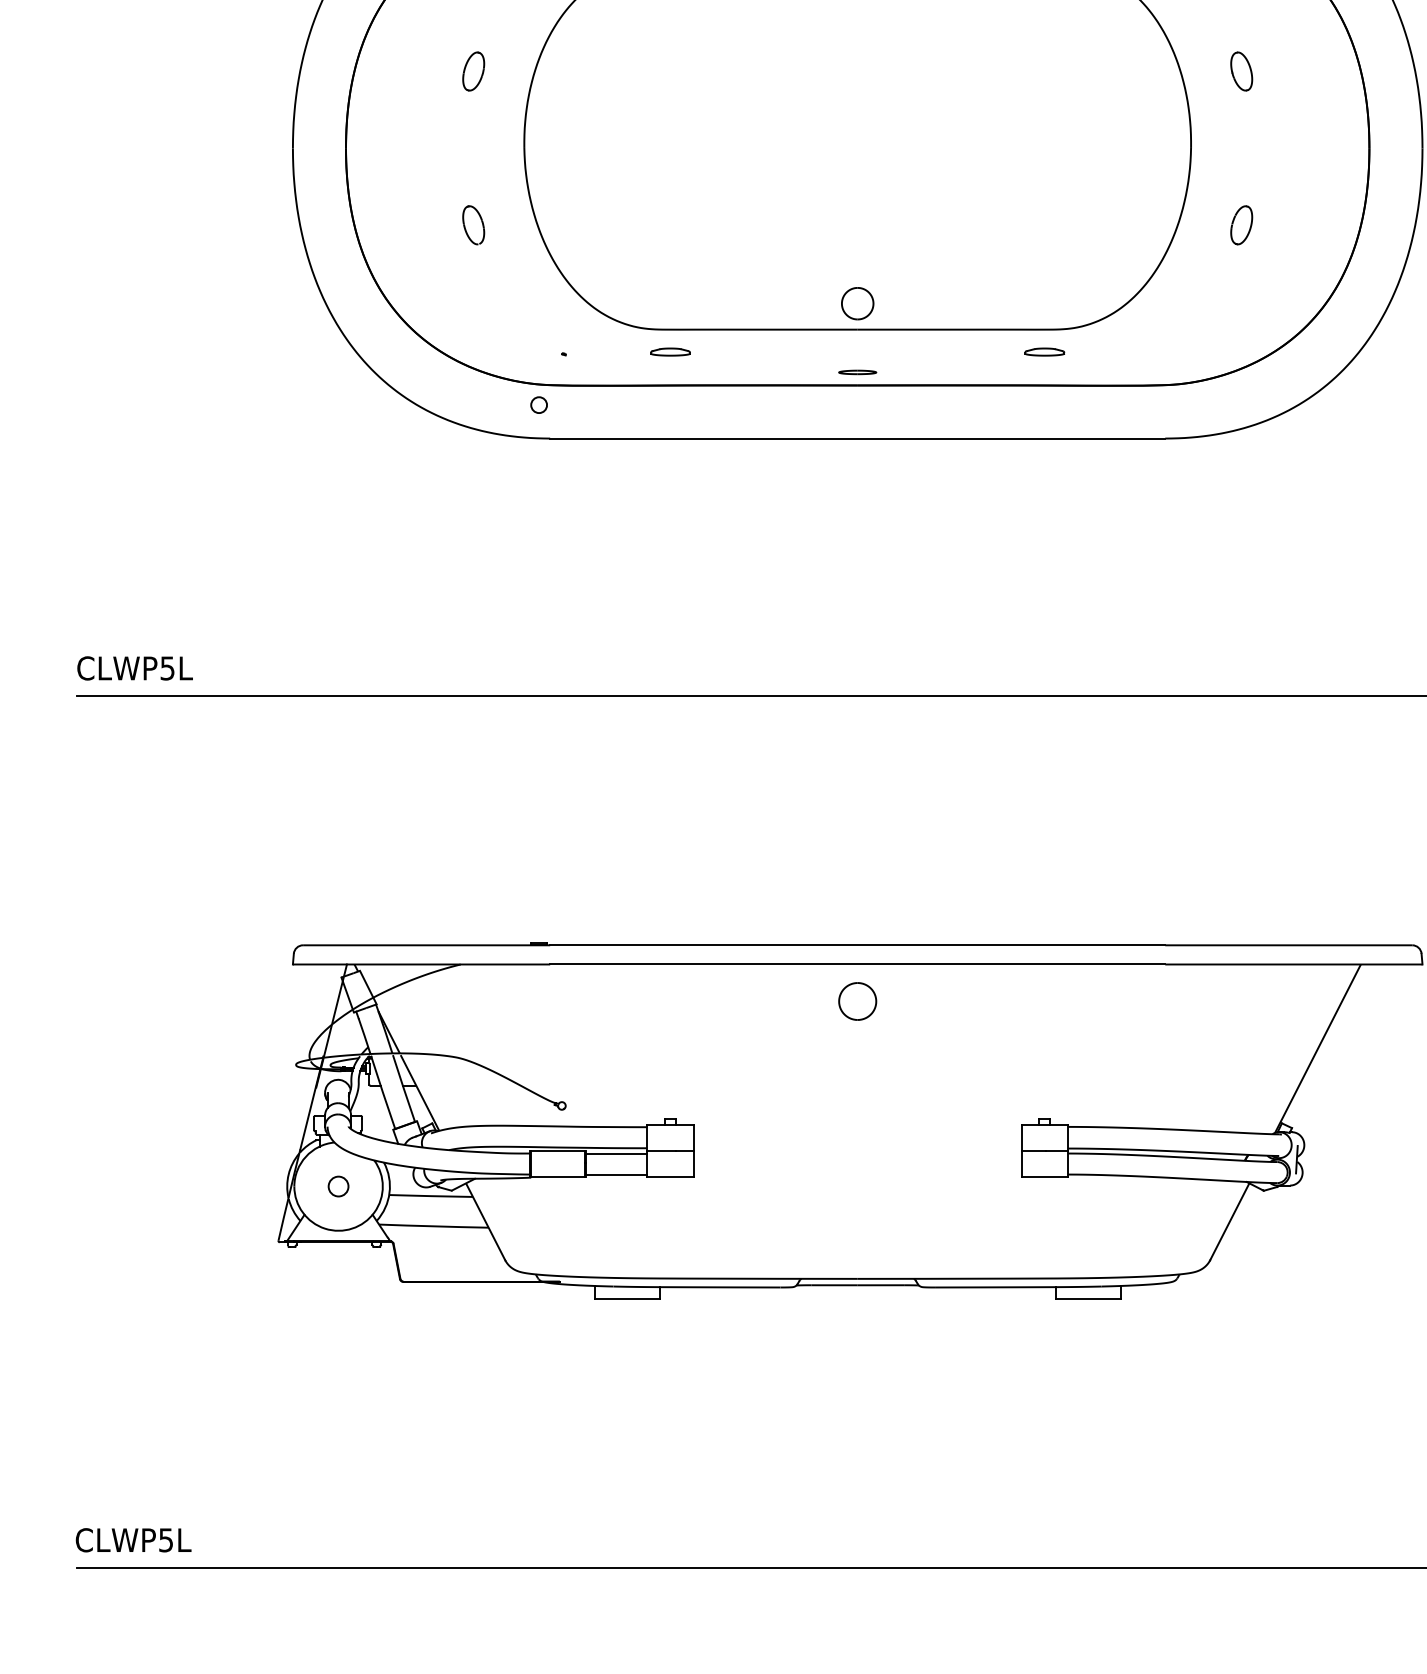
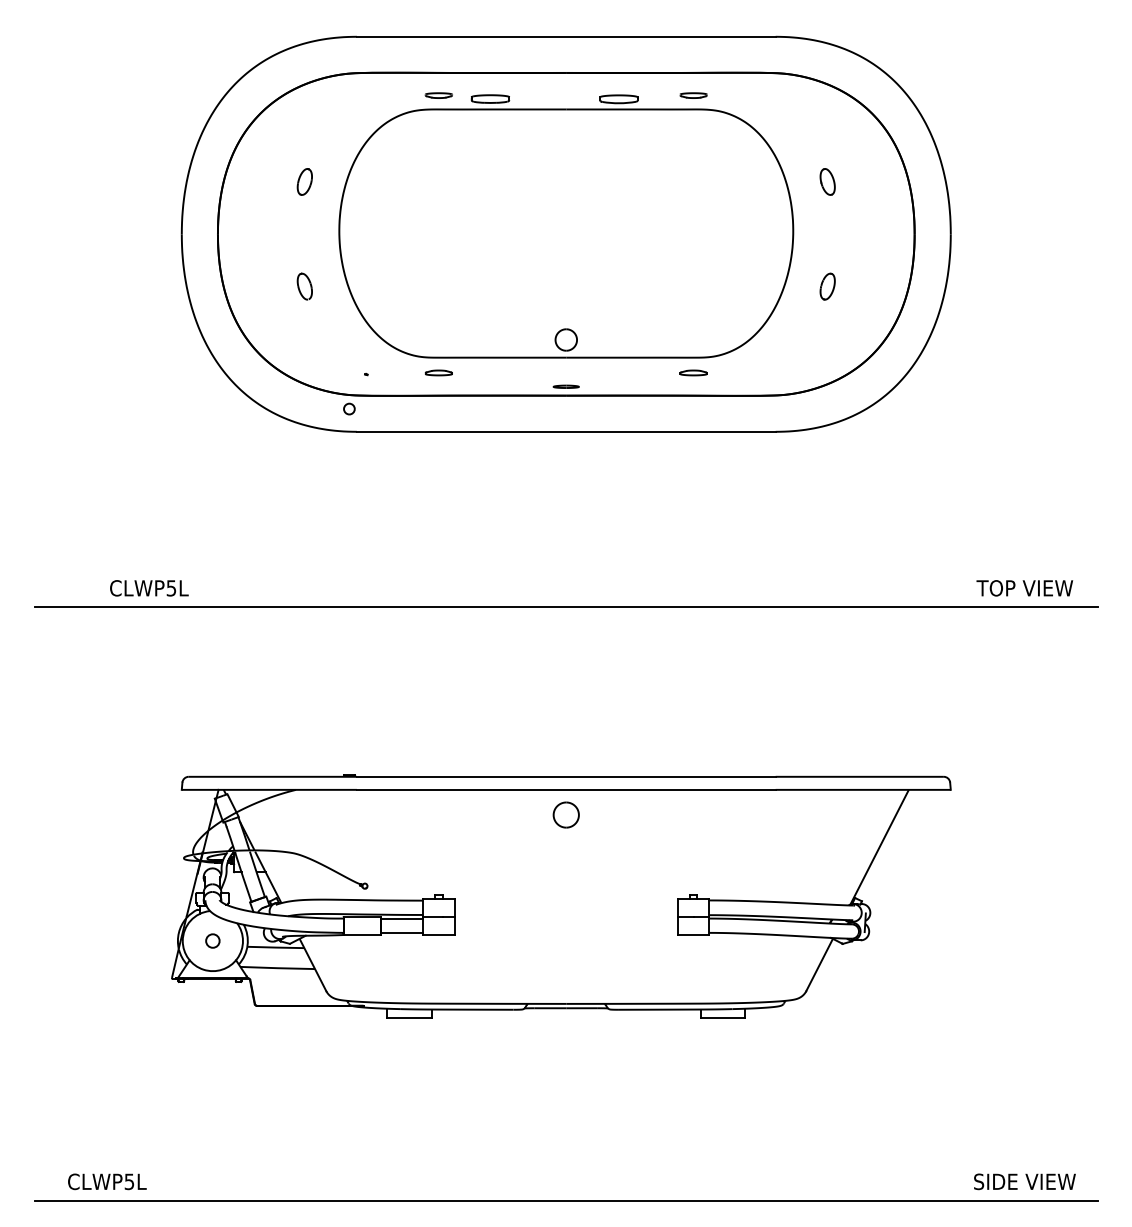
text: (135, 668) -> (149, 588), moved
text: (133, 1539) -> (107, 1181), moved

